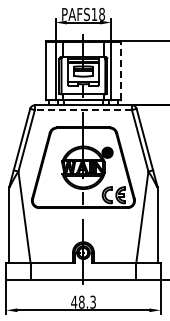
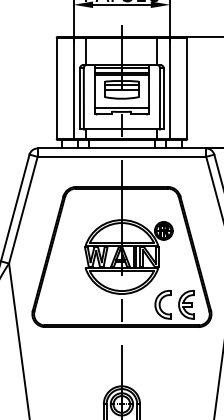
line: (121, 70) -> (188, 88), dashed -> solid
line: (83, 110) -> (122, 157), dashed -> solid

